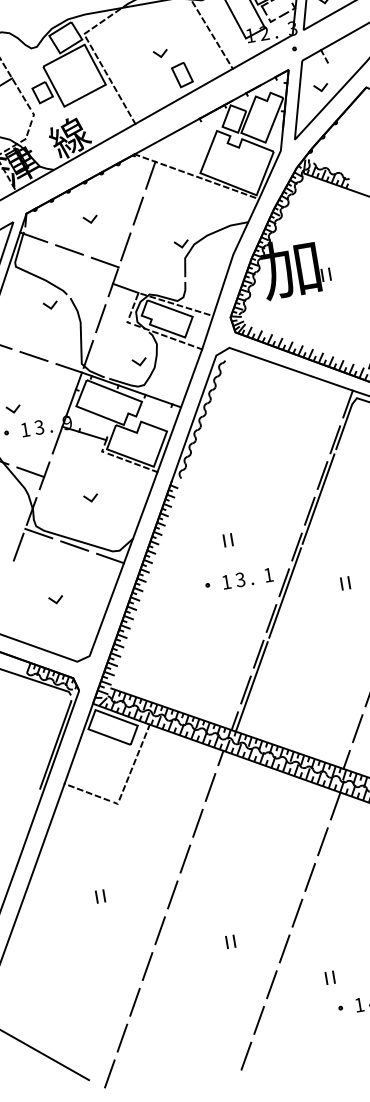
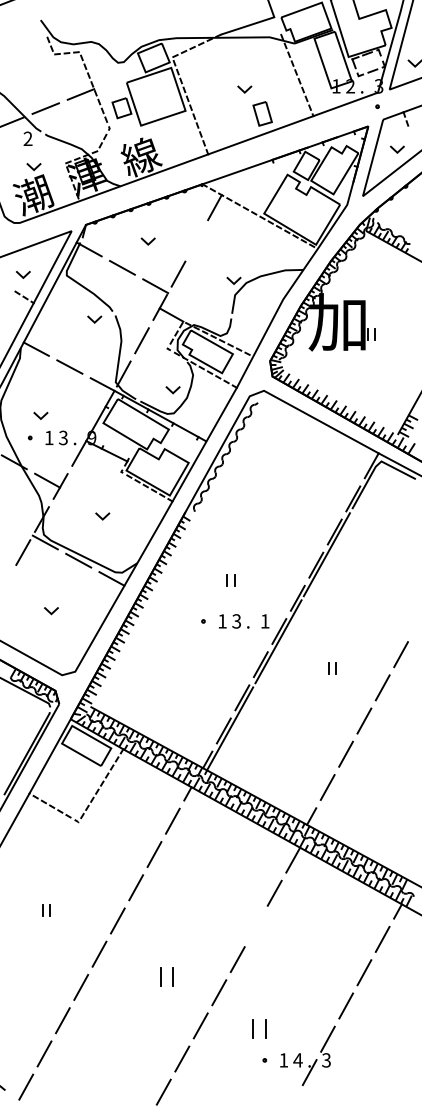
line: (138, 210) -> (196, 240), removed
part: (345, 583) -> (332, 668), moved
line: (310, 877) -> (256, 926), removed
part: (230, 941) -> (167, 976), size x1.6
part: (330, 977) -> (259, 1028), size x1.6

